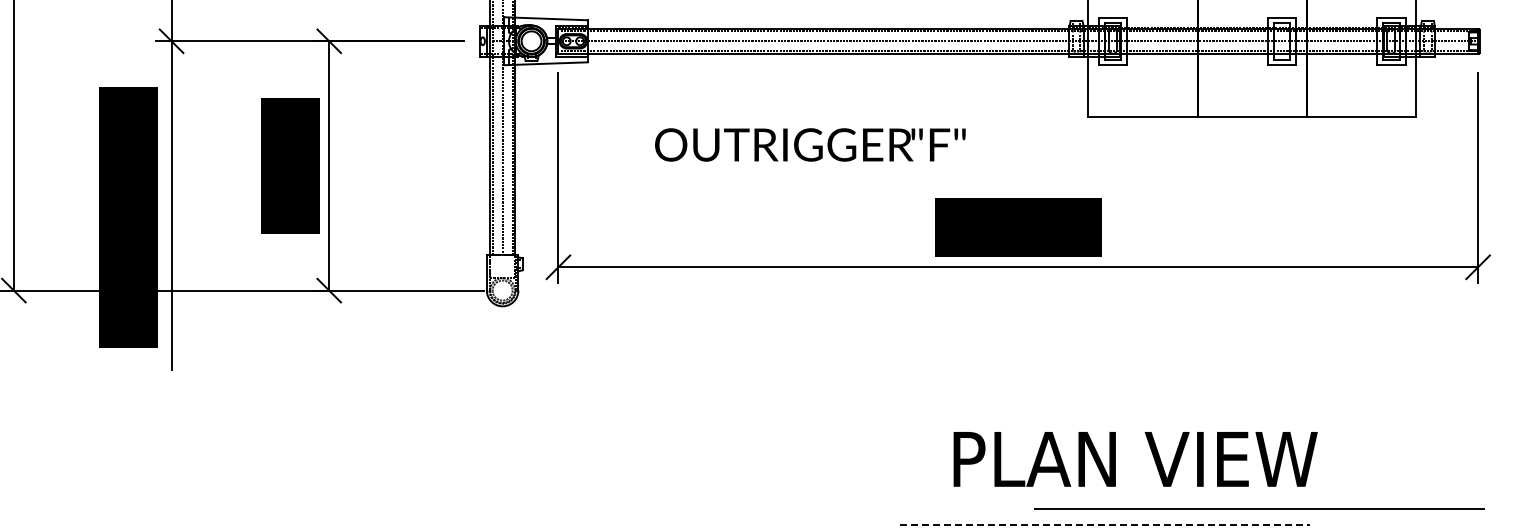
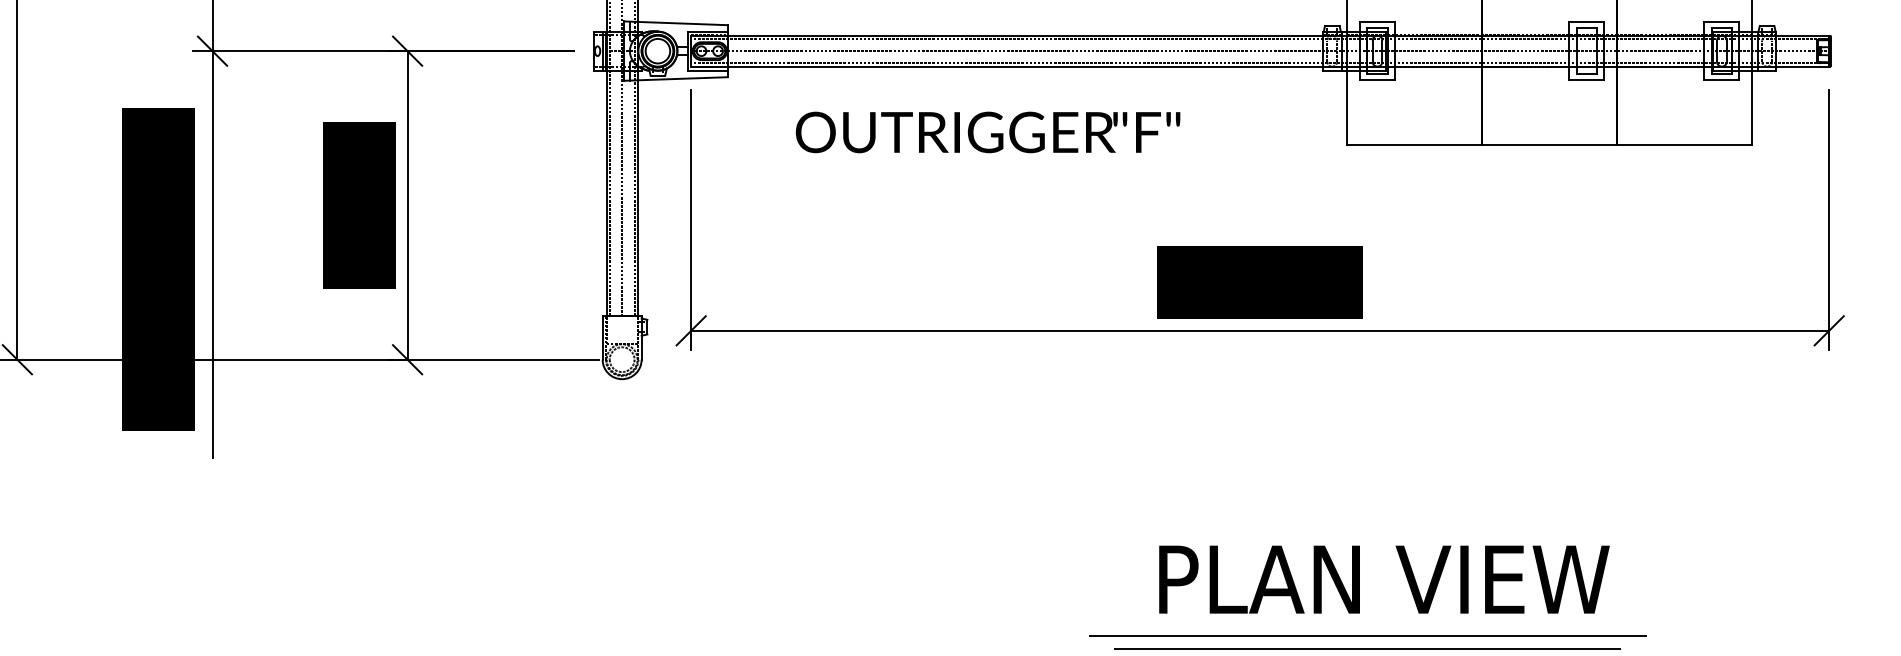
text: (810, 144) -> (988, 131), moved
text: (1135, 459) -> (1384, 579), moved
line: (1259, 508) -> (1368, 635), moved
line: (1105, 524) -> (1368, 649), dashed -> solid

